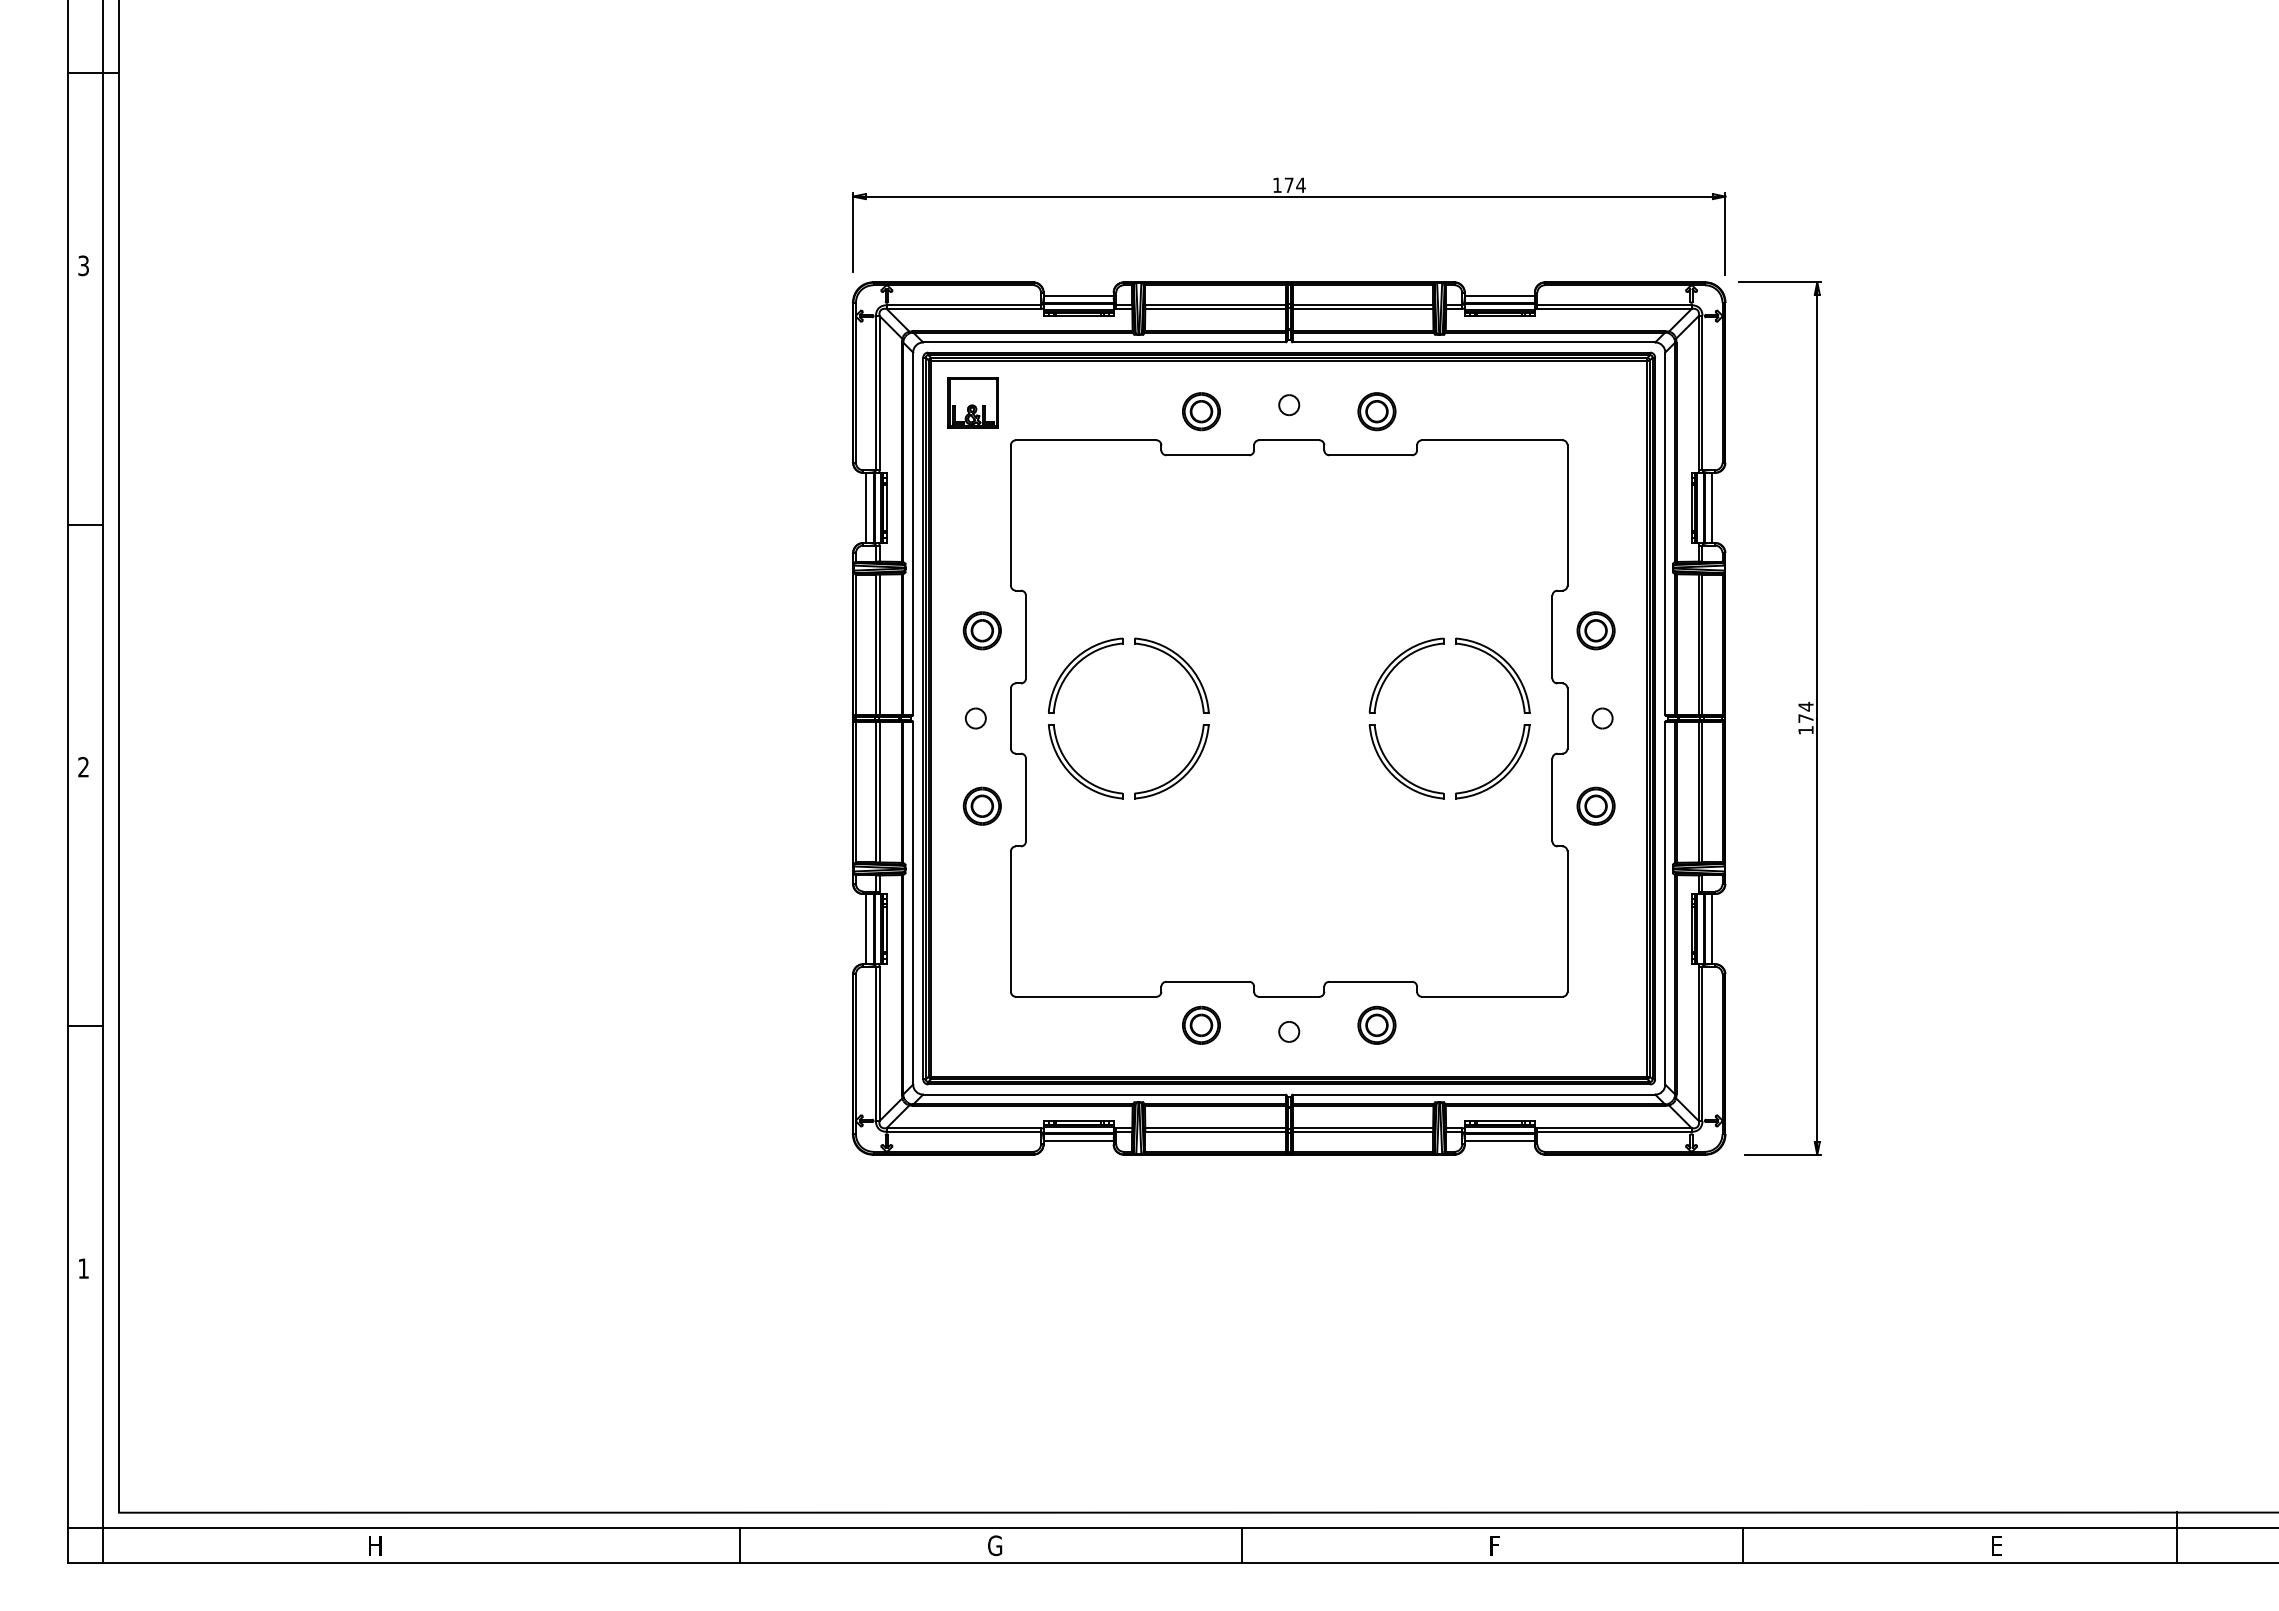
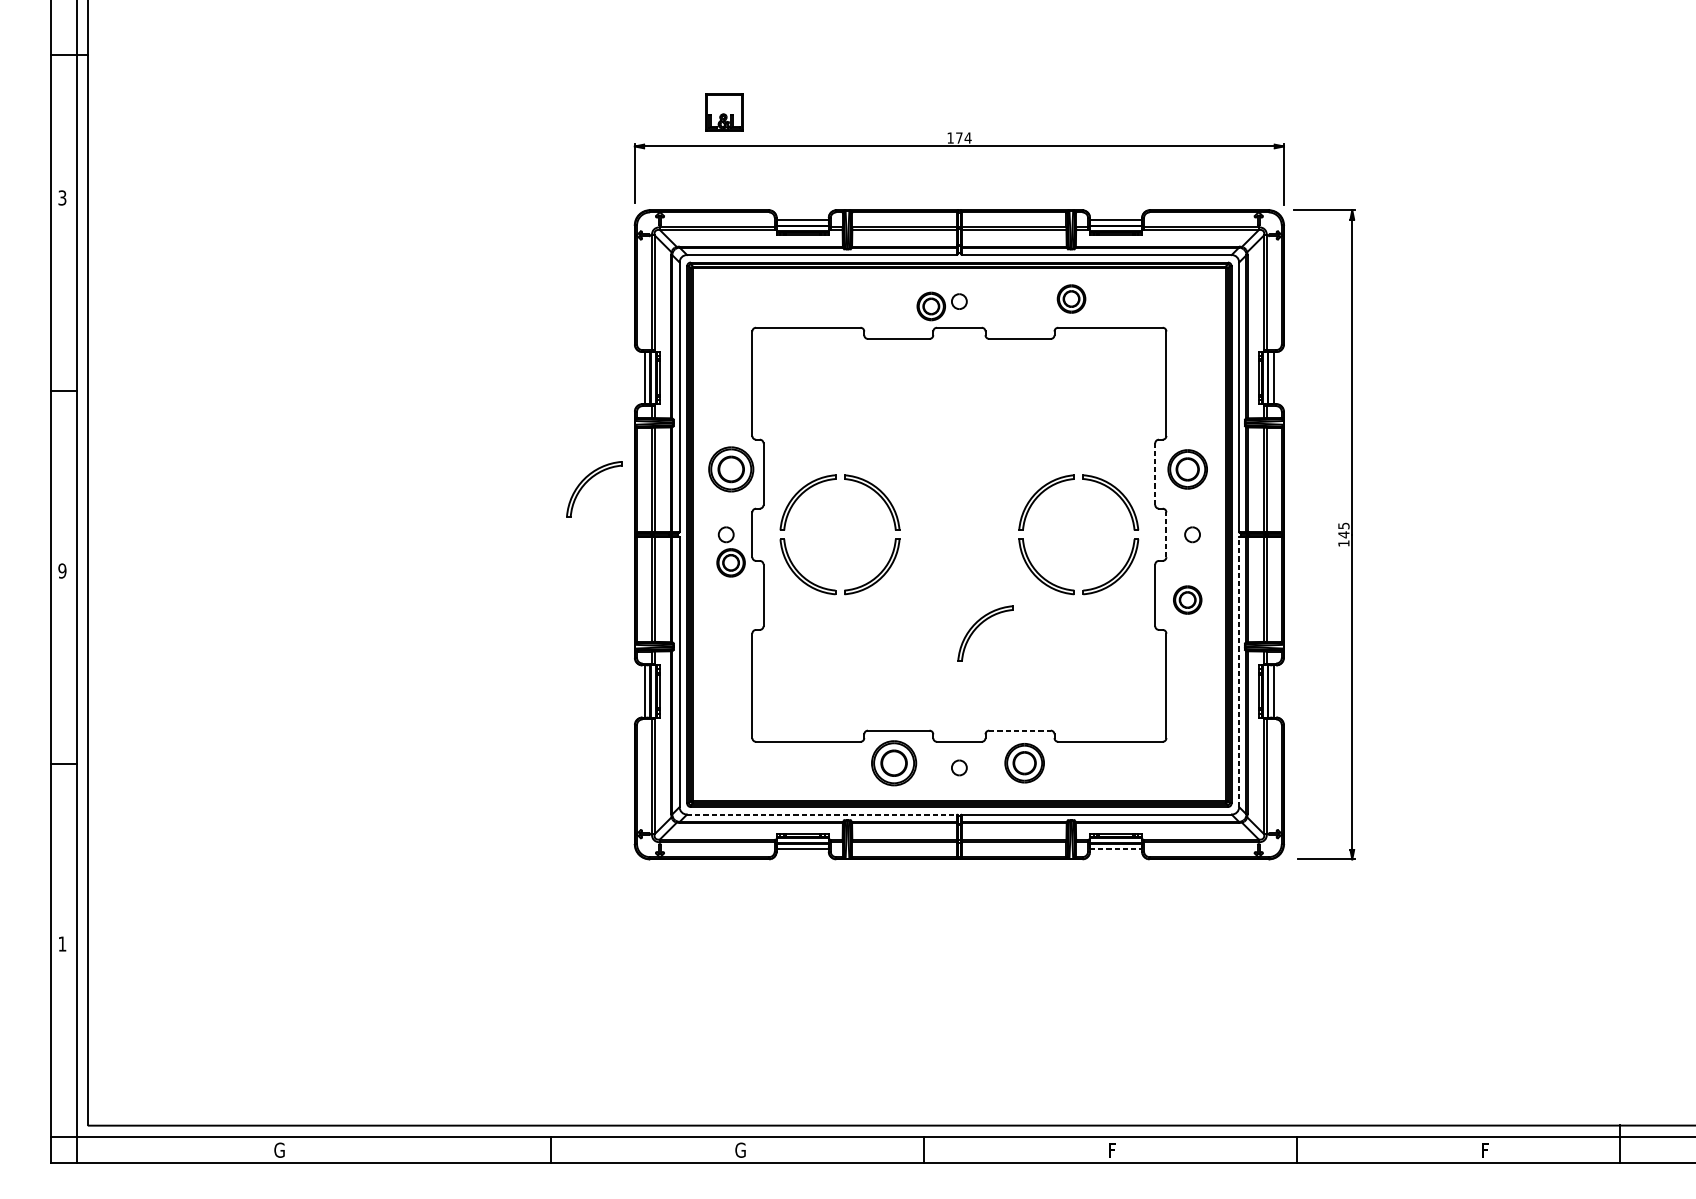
part: (972, 402) -> (723, 112), moved
part: (1201, 411) -> (931, 306), moved
part: (1376, 411) -> (1071, 298), moved
part: (981, 630) -> (730, 469), size x1.6
part: (1595, 630) -> (1187, 469), size x1.4
line: (1552, 636) -> (1155, 473), solid -> dashed
part: (792, 645) -> (589, 480), added
text: (1805, 712) -> (1343, 530), 174 -> 145
line: (1567, 718) -> (1166, 534), solid -> dashed
text: (83, 767) -> (62, 571), 2 -> 9
part: (981, 805) -> (730, 562), moved
part: (1315, 841) -> (978, 626), added
line: (1665, 902) -> (1239, 671), solid -> dashed
line: (1371, 981) -> (1020, 730), solid -> dashed
part: (1201, 1024) -> (894, 762), size x1.6
part: (1376, 1024) -> (1024, 762), size x1.4
line: (1104, 1094) -> (821, 814), solid -> dashed
line: (1500, 1141) -> (1116, 849), solid -> dashed
text: (375, 1545) -> (279, 1150), H -> G
text: (1997, 1545) -> (1486, 1150), E -> F

